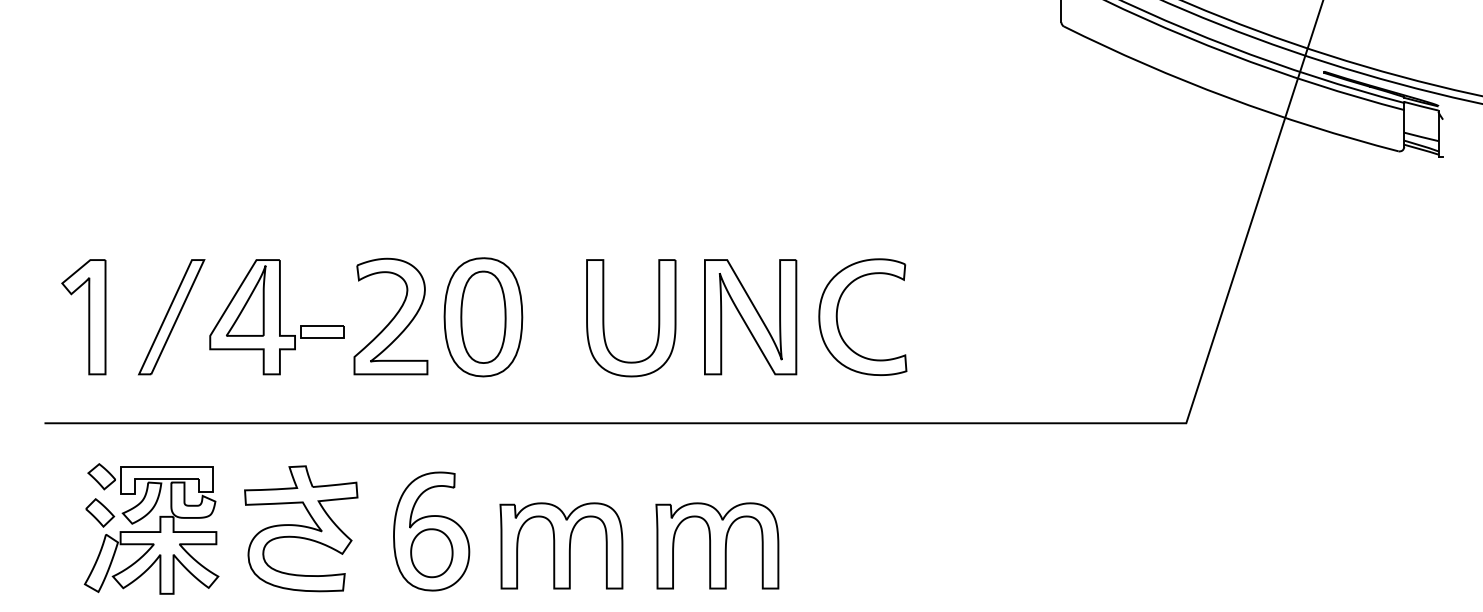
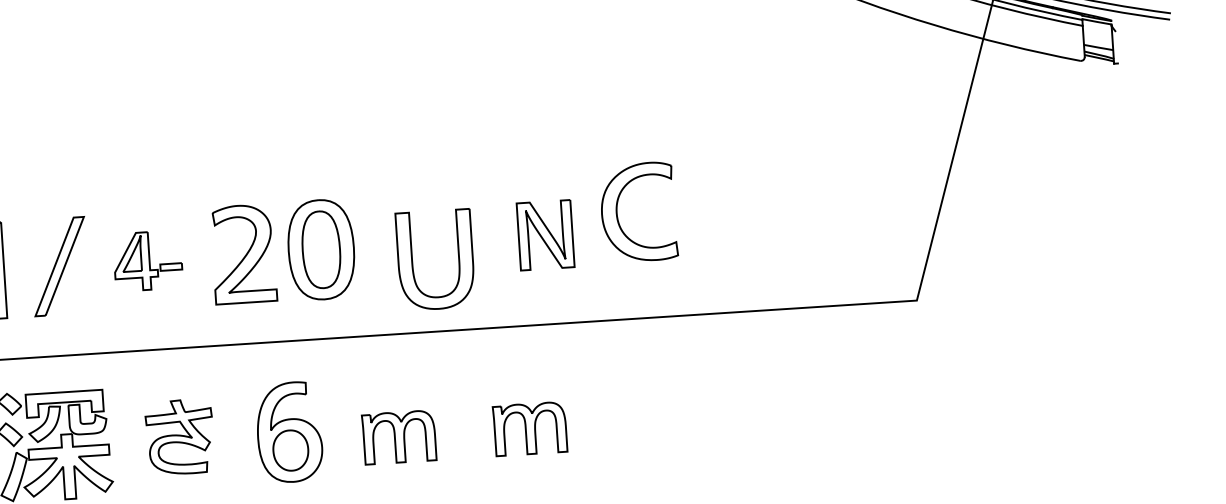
part: (838, 309) -> (617, 207), moved
part: (276, 317) -> (147, 261), size x0.6
part: (750, 317) -> (545, 235), size x0.7
part: (604, 318) -> (413, 261), moved
part: (301, 528) -> (180, 436), size x0.7
part: (561, 545) -> (399, 437), size x0.7
part: (717, 545) -> (530, 428), size x0.7

